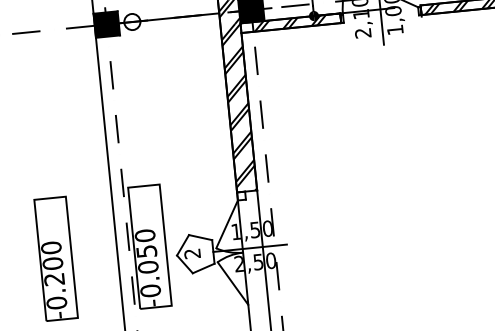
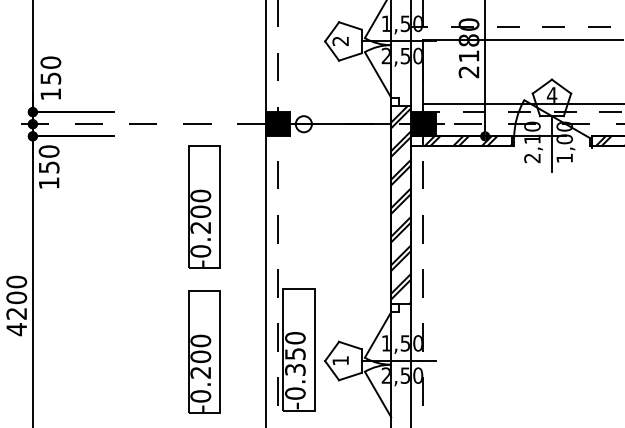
part: (41, 113) -> (204, 206), added
text: (192, 253) -> (340, 360), 2 -> 1
text: (148, 266) -> (295, 369), -0.050 -> -0.350

